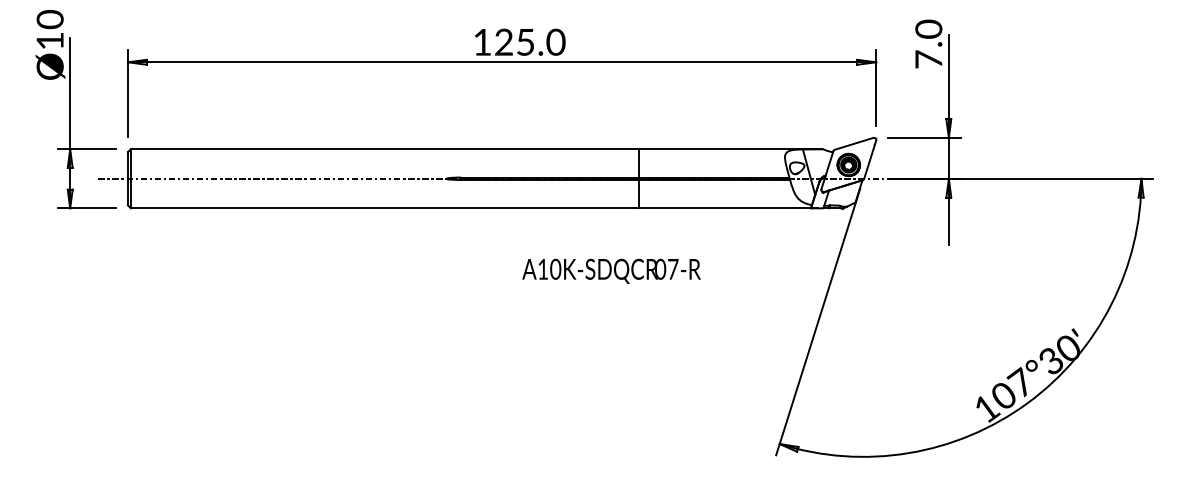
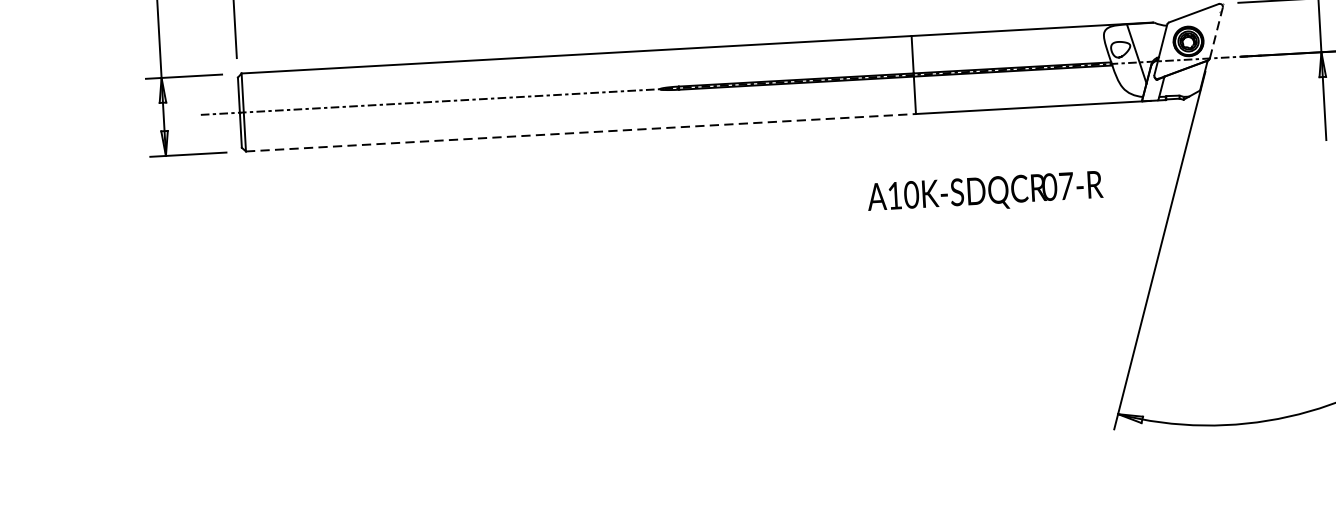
line: (870, 159) -> (1216, 32), solid -> dashed
line: (385, 208) -> (581, 132), solid -> dashed
text: (611, 270) -> (985, 192), moved

